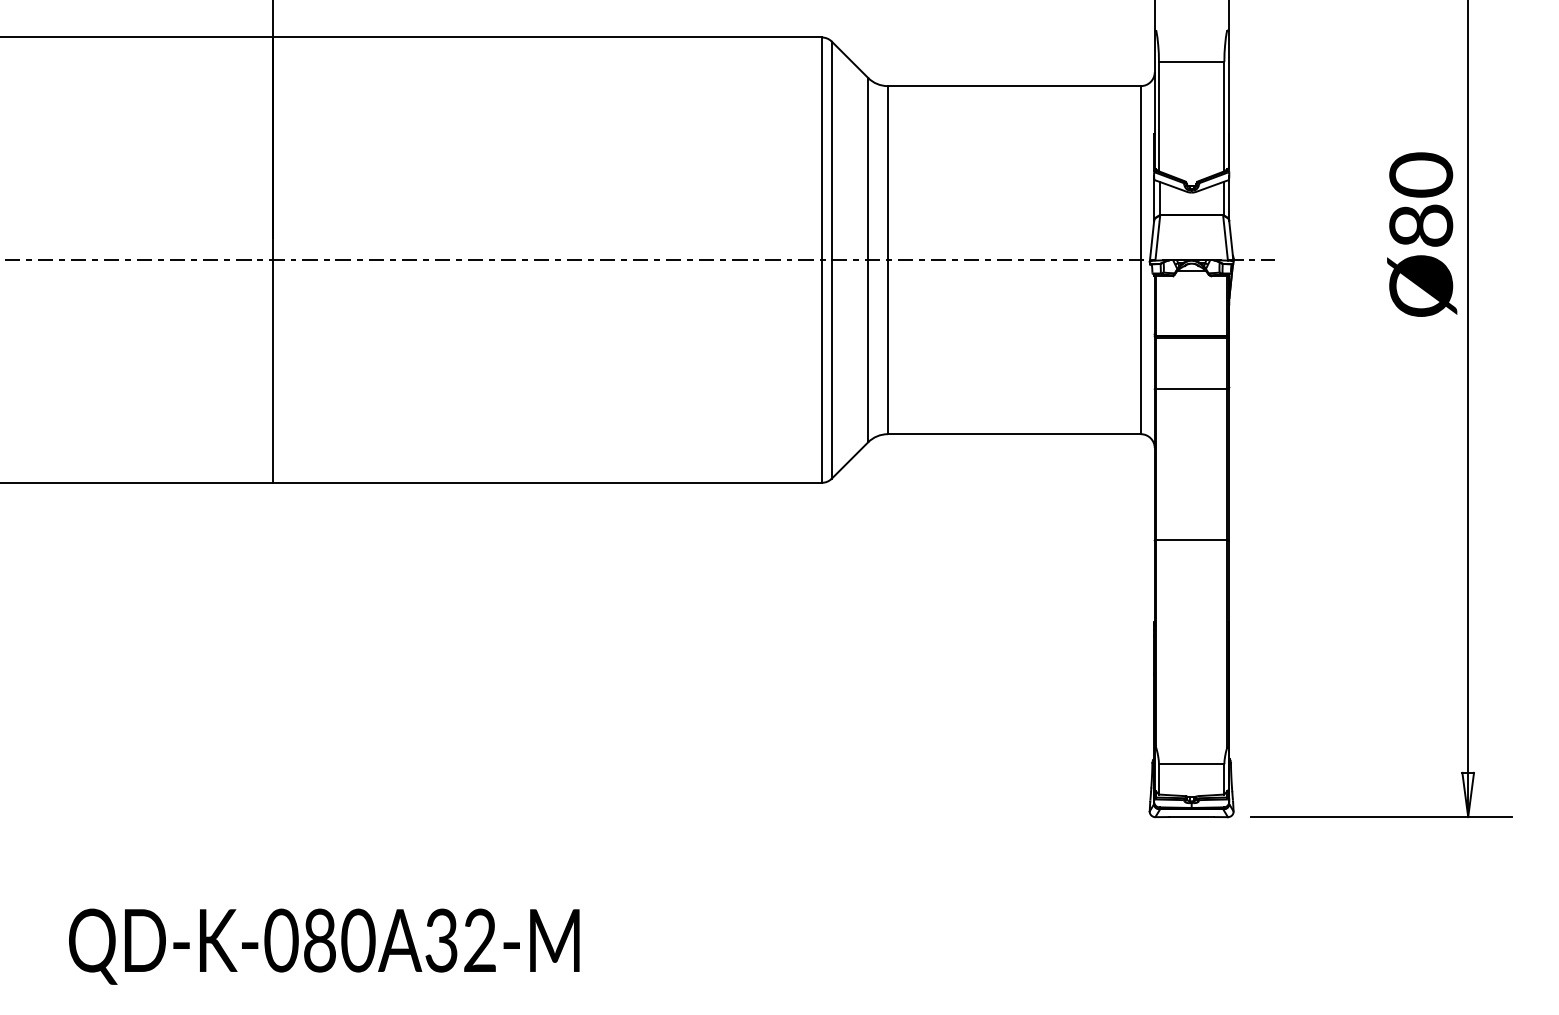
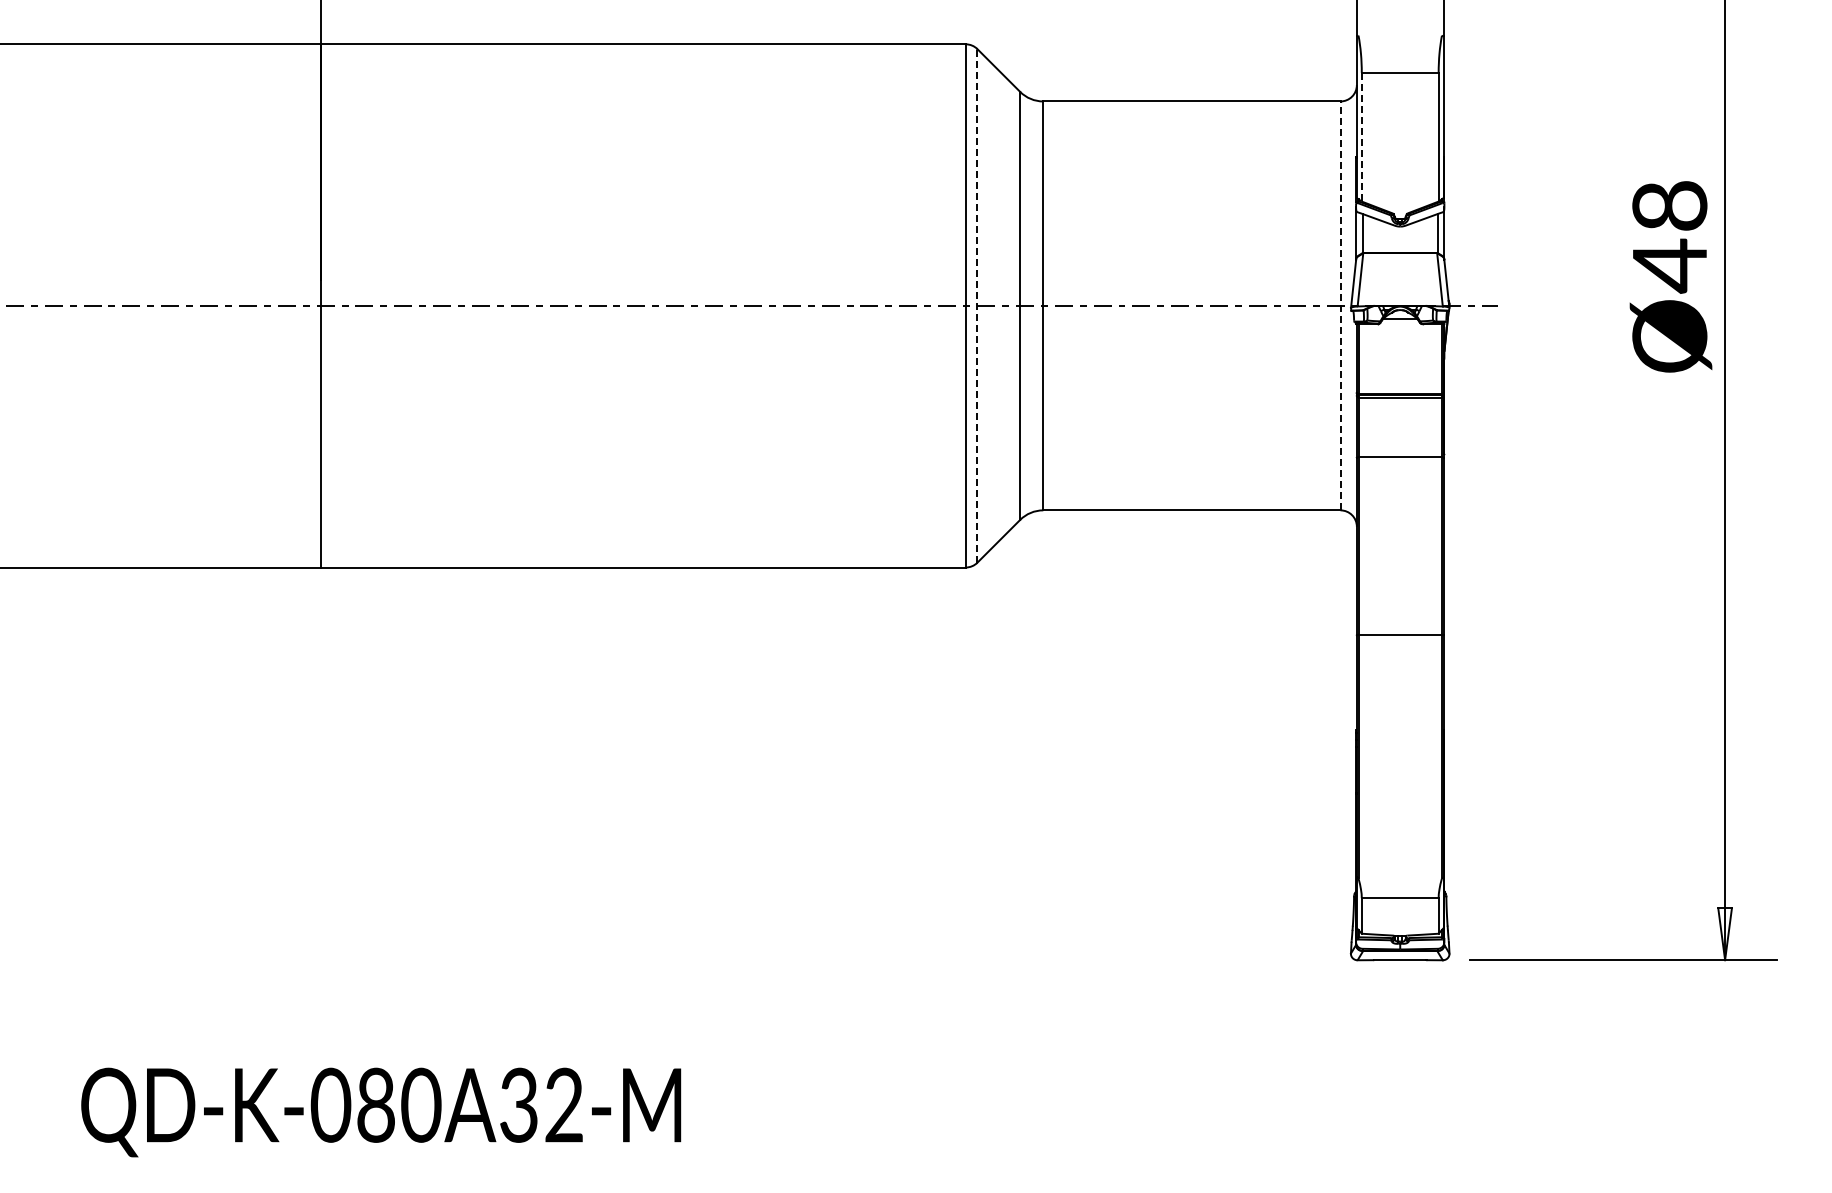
line: (1158, 116) -> (1361, 137), solid -> dashed
text: (1420, 201) -> (1669, 236), Ø80 -> Ø48
line: (831, 259) -> (977, 305), solid -> dashed
line: (1140, 259) -> (1340, 305), solid -> dashed

